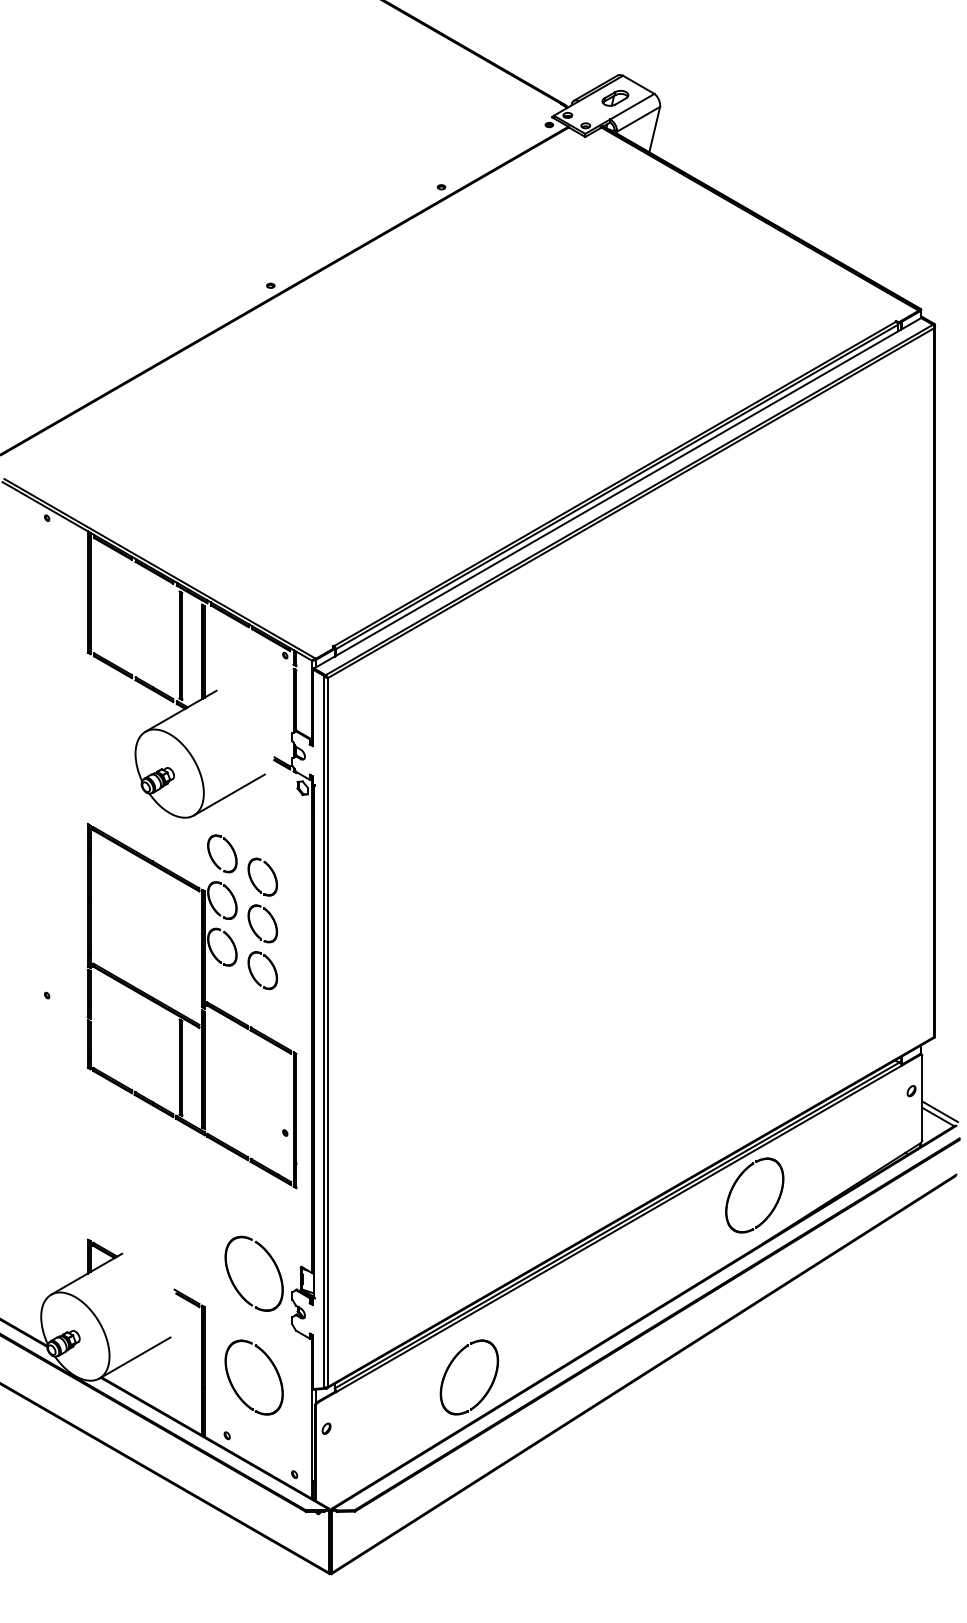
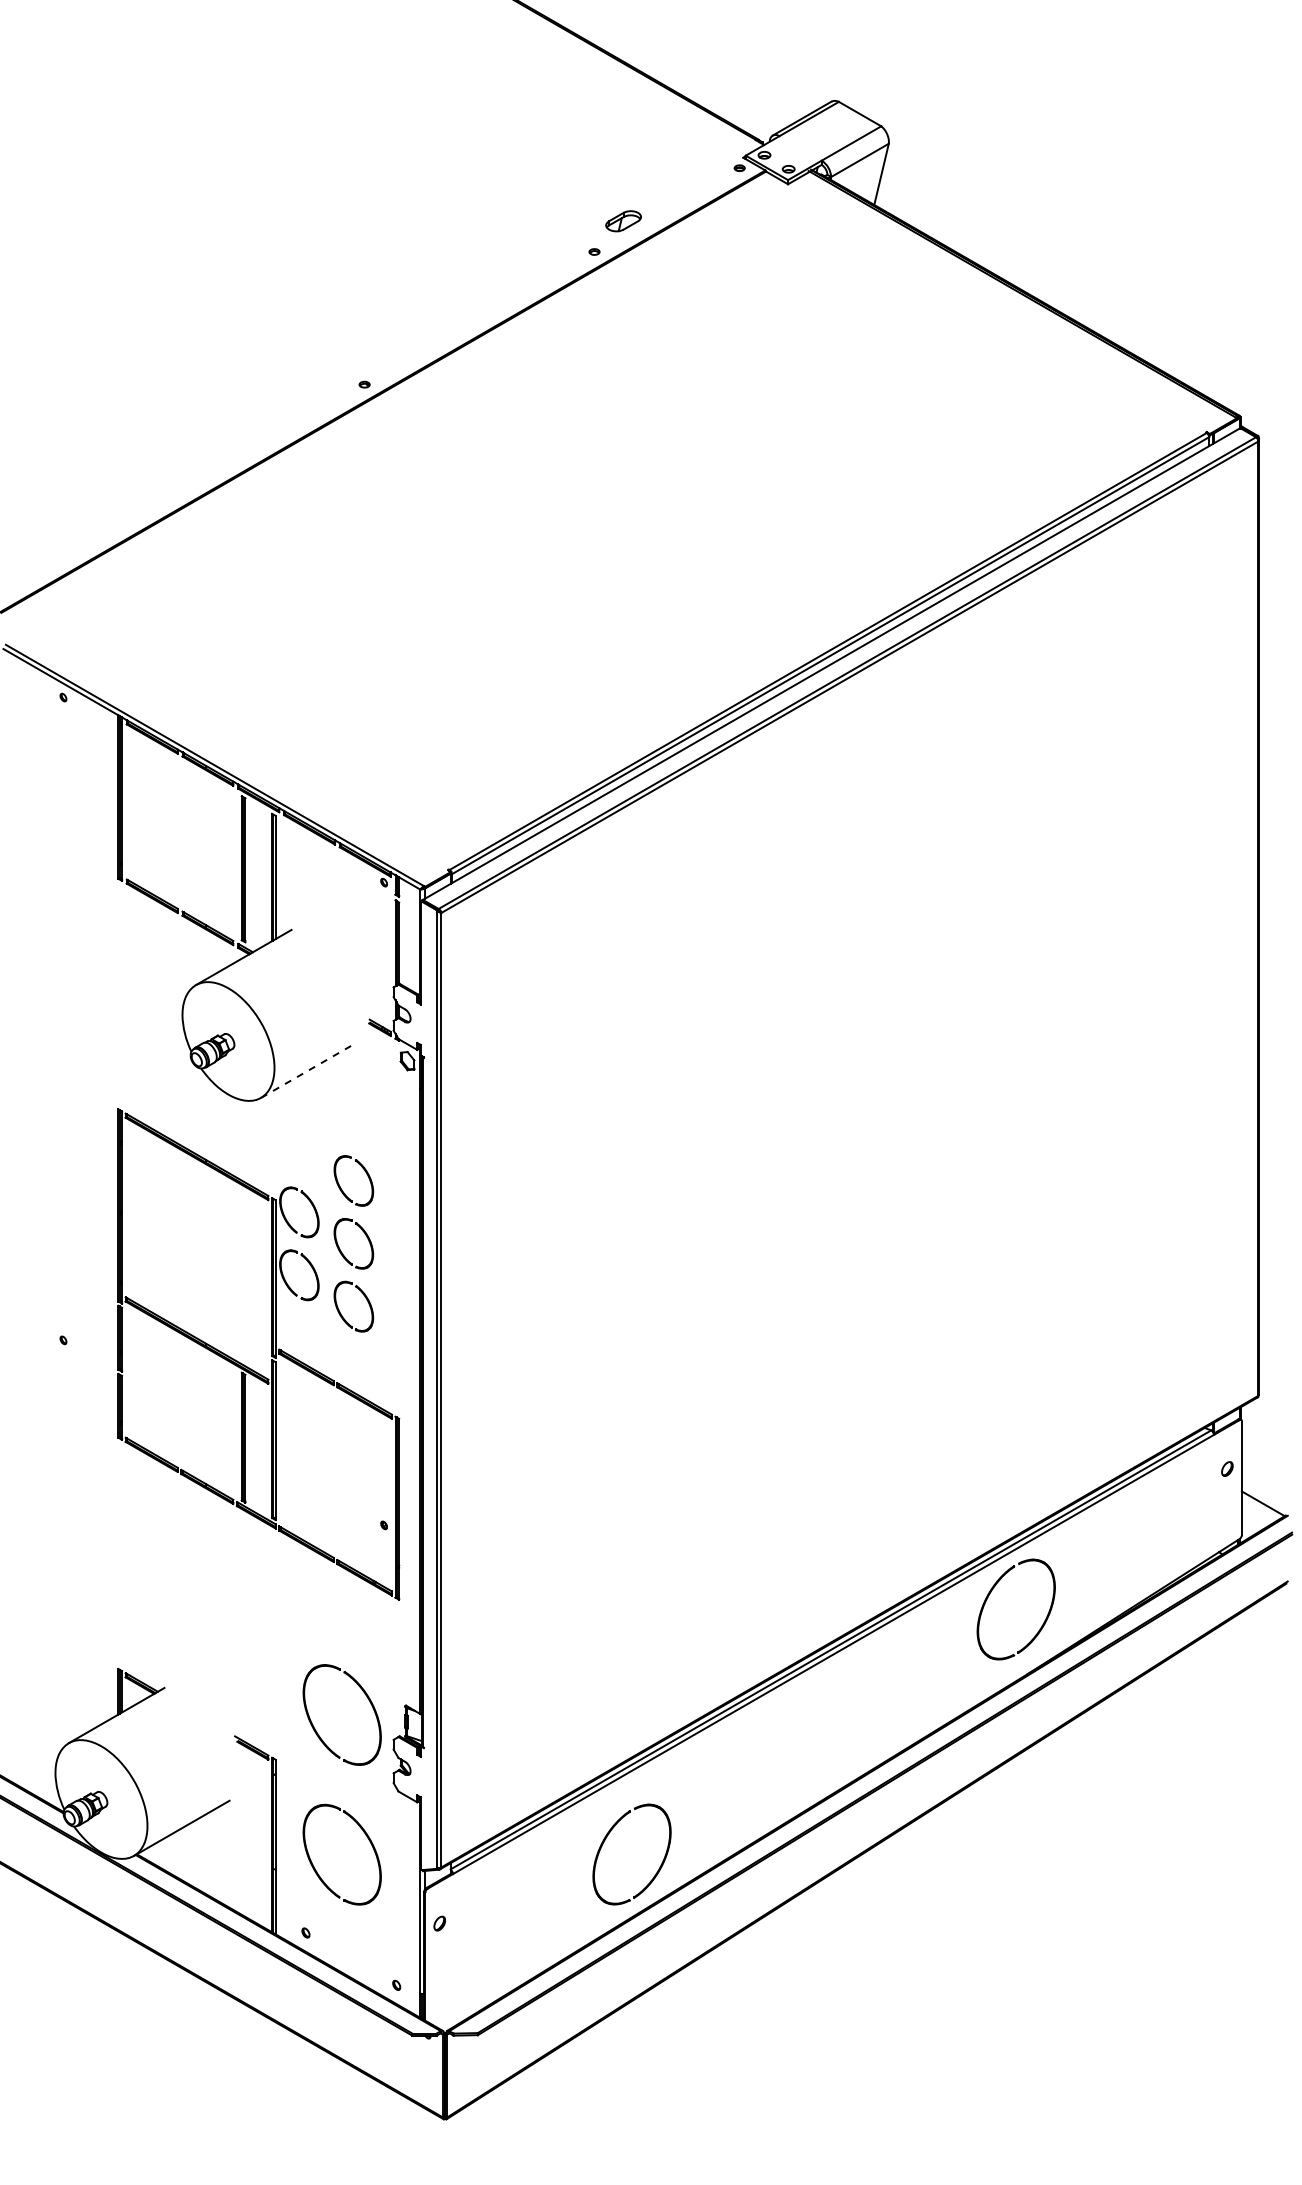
part: (615, 98) -> (623, 221), moved
line: (229, 795) -> (309, 1070), solid -> dashed
part: (231, 848) -> (311, 1142), removed
line: (939, 1111) -> (1265, 1496), removed

